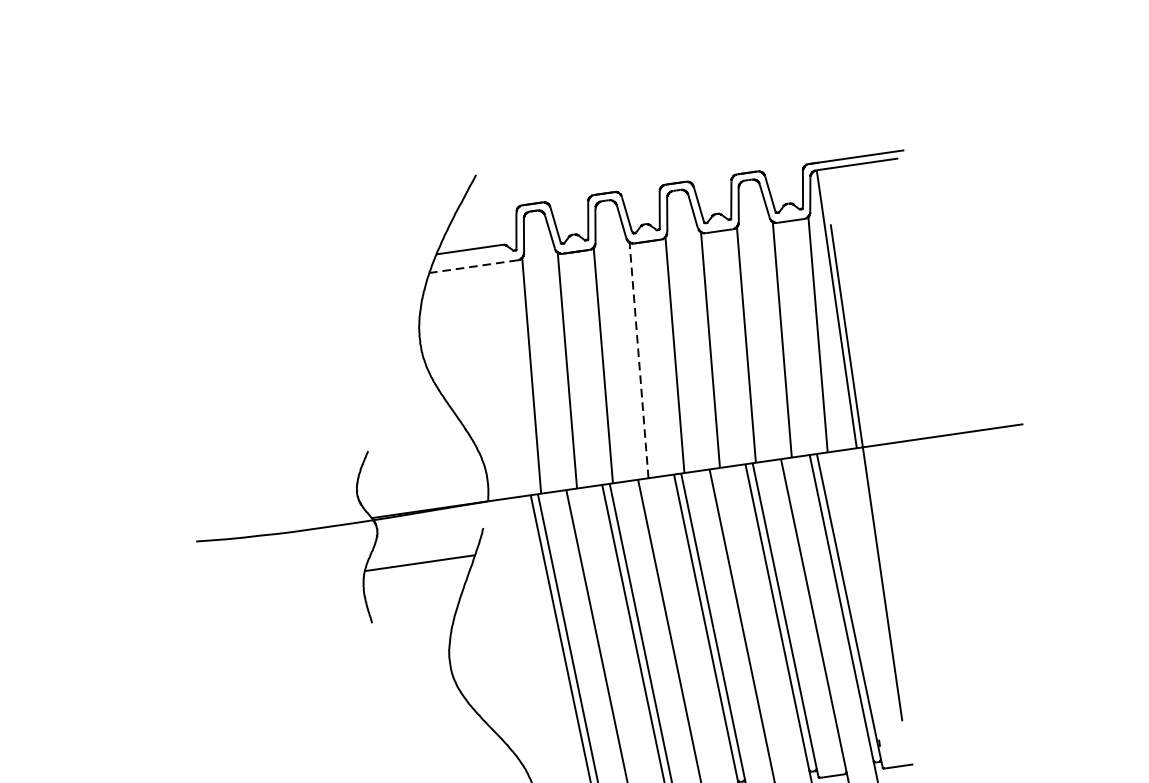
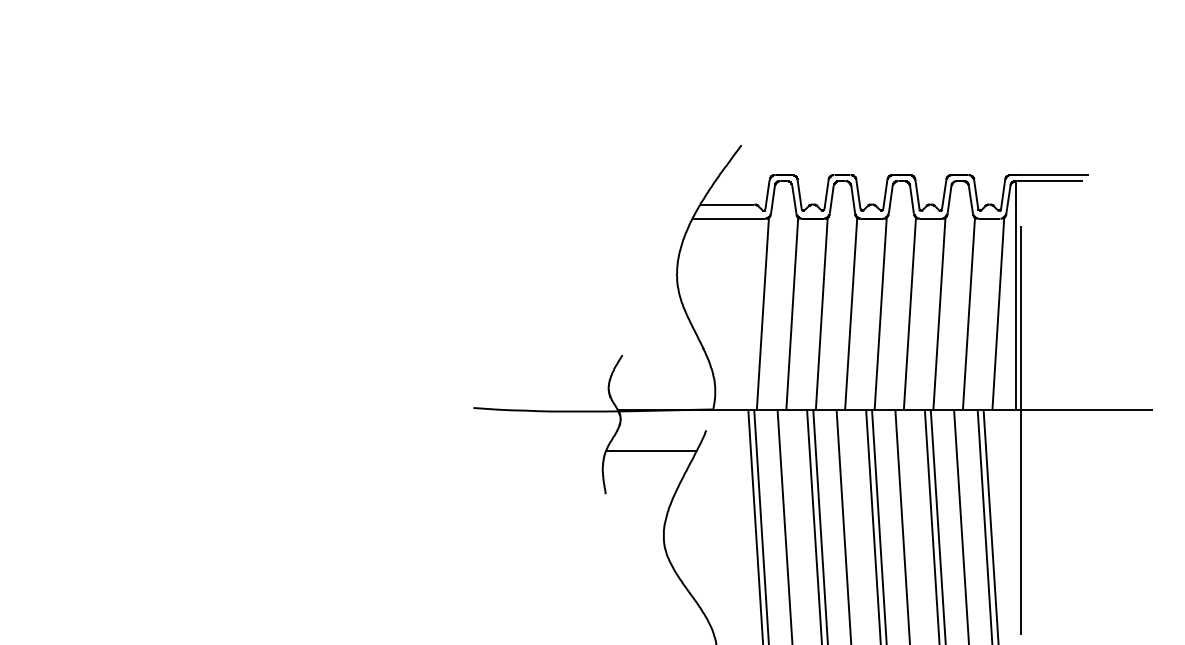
line: (473, 266) -> (728, 218), dashed -> solid
line: (639, 359) -> (851, 312), dashed -> solid

